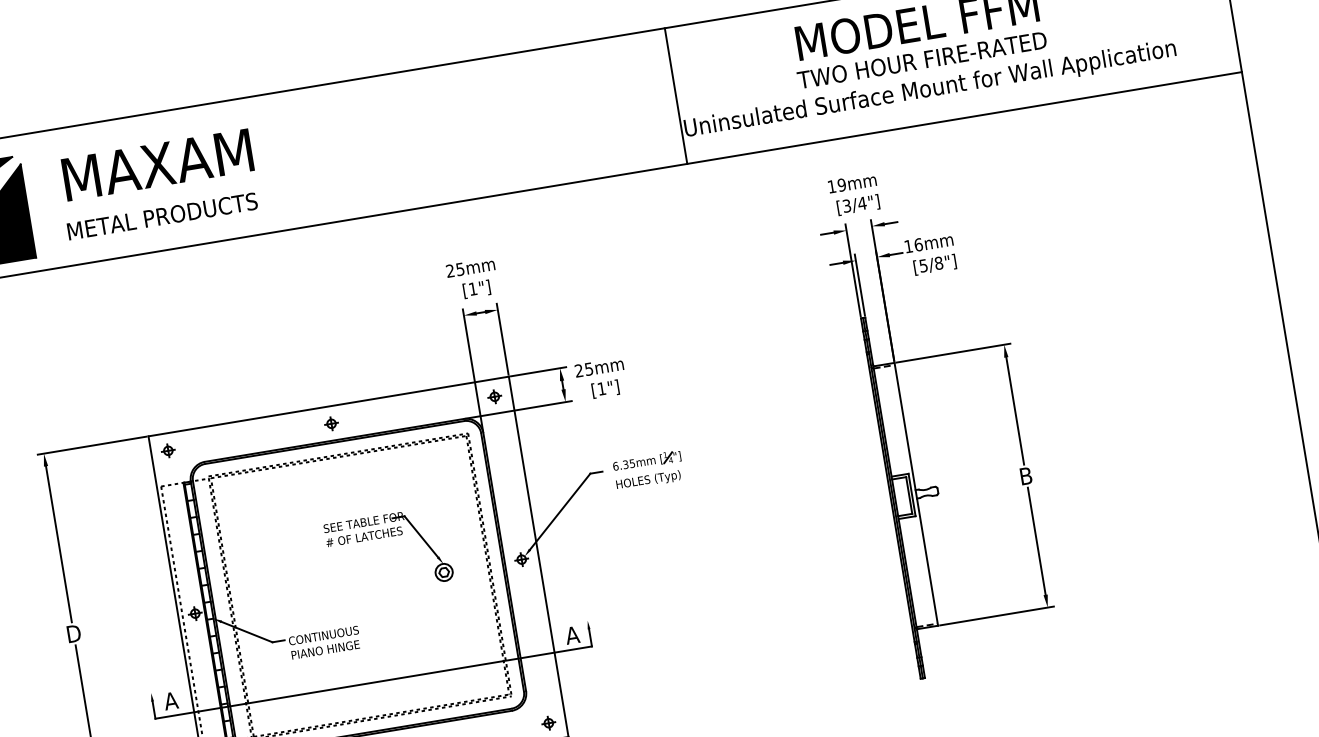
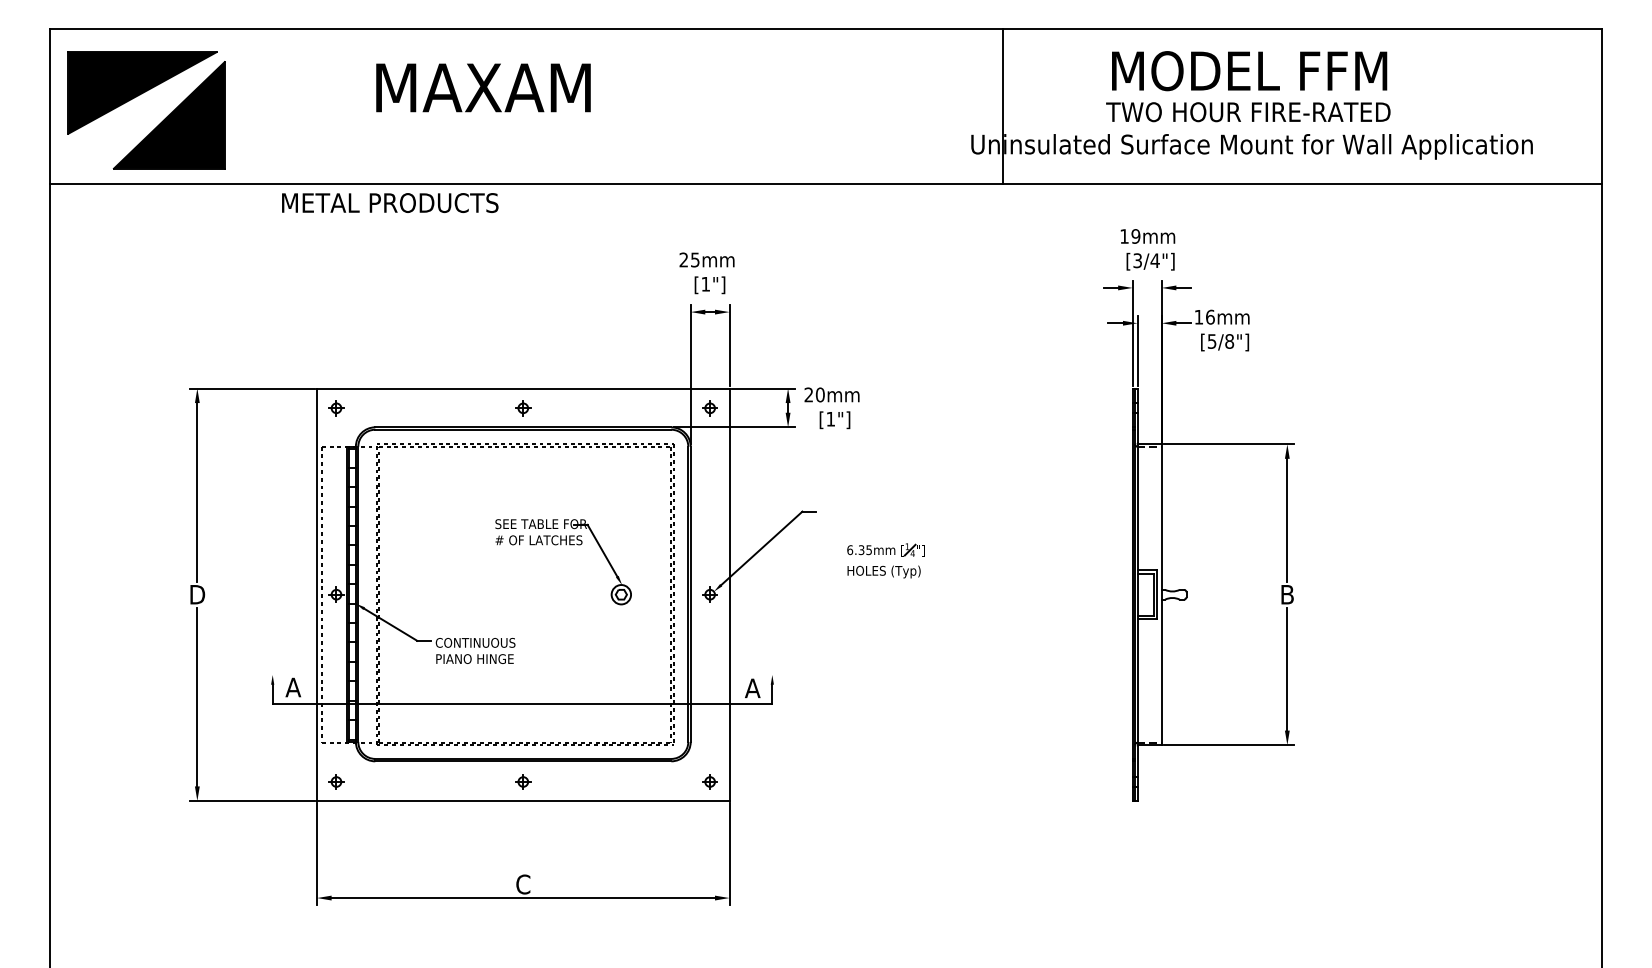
line: (675, 95) -> (1002, 106), moved
text: (157, 164) -> (483, 87), moved
text: (162, 215) -> (390, 202), moved
text: (588, 368) -> (819, 394), 25mm -> 20mm
part: (648, 470) -> (885, 560), moved

